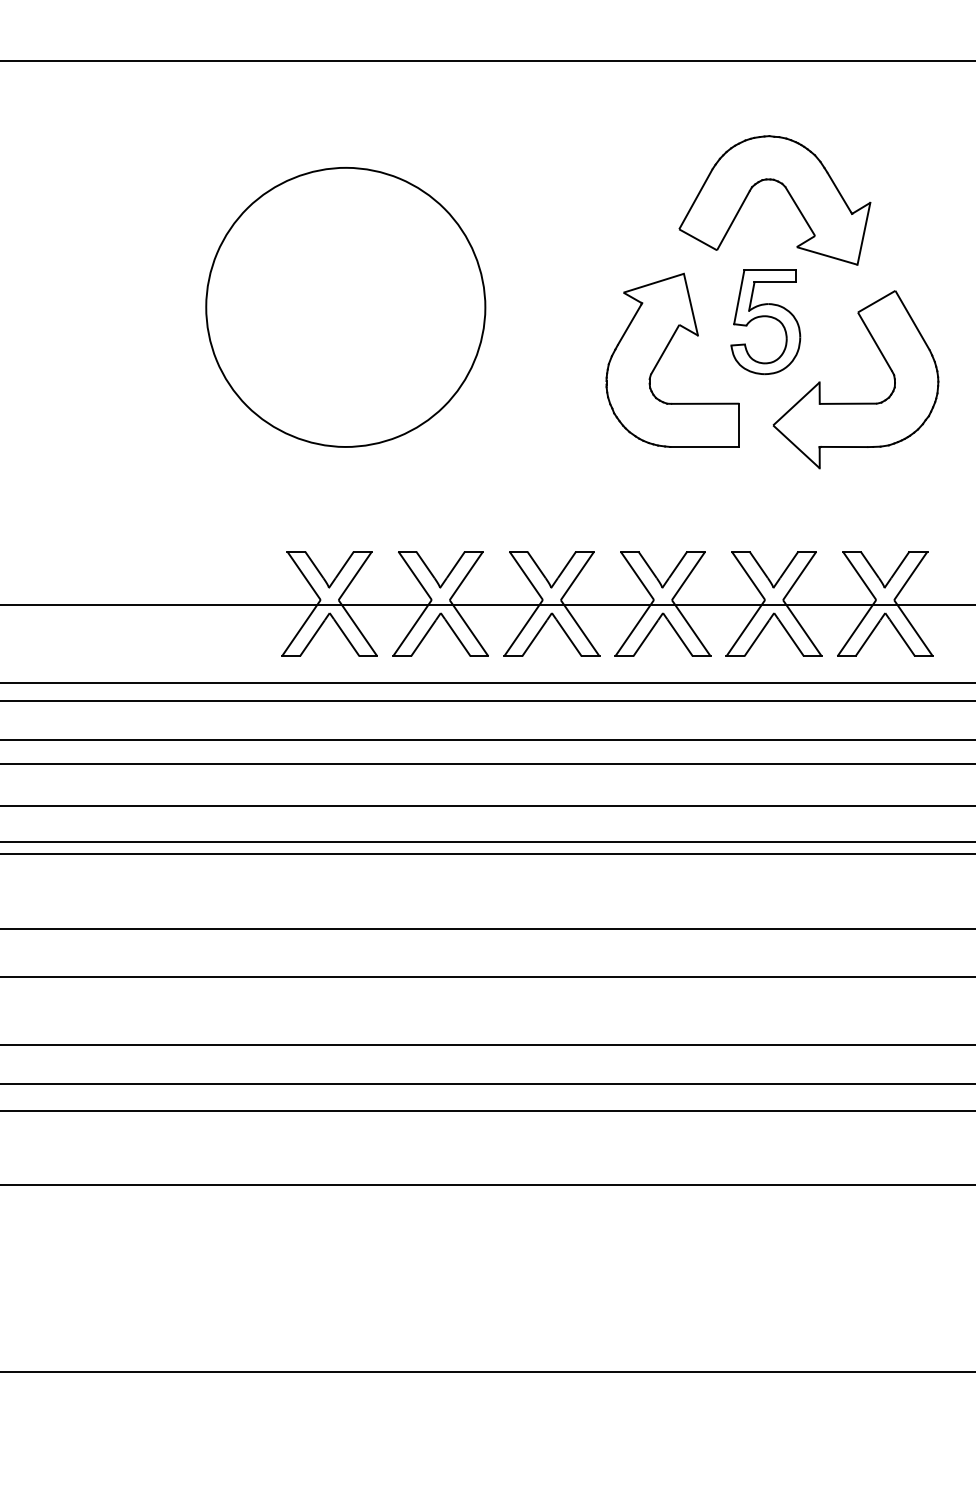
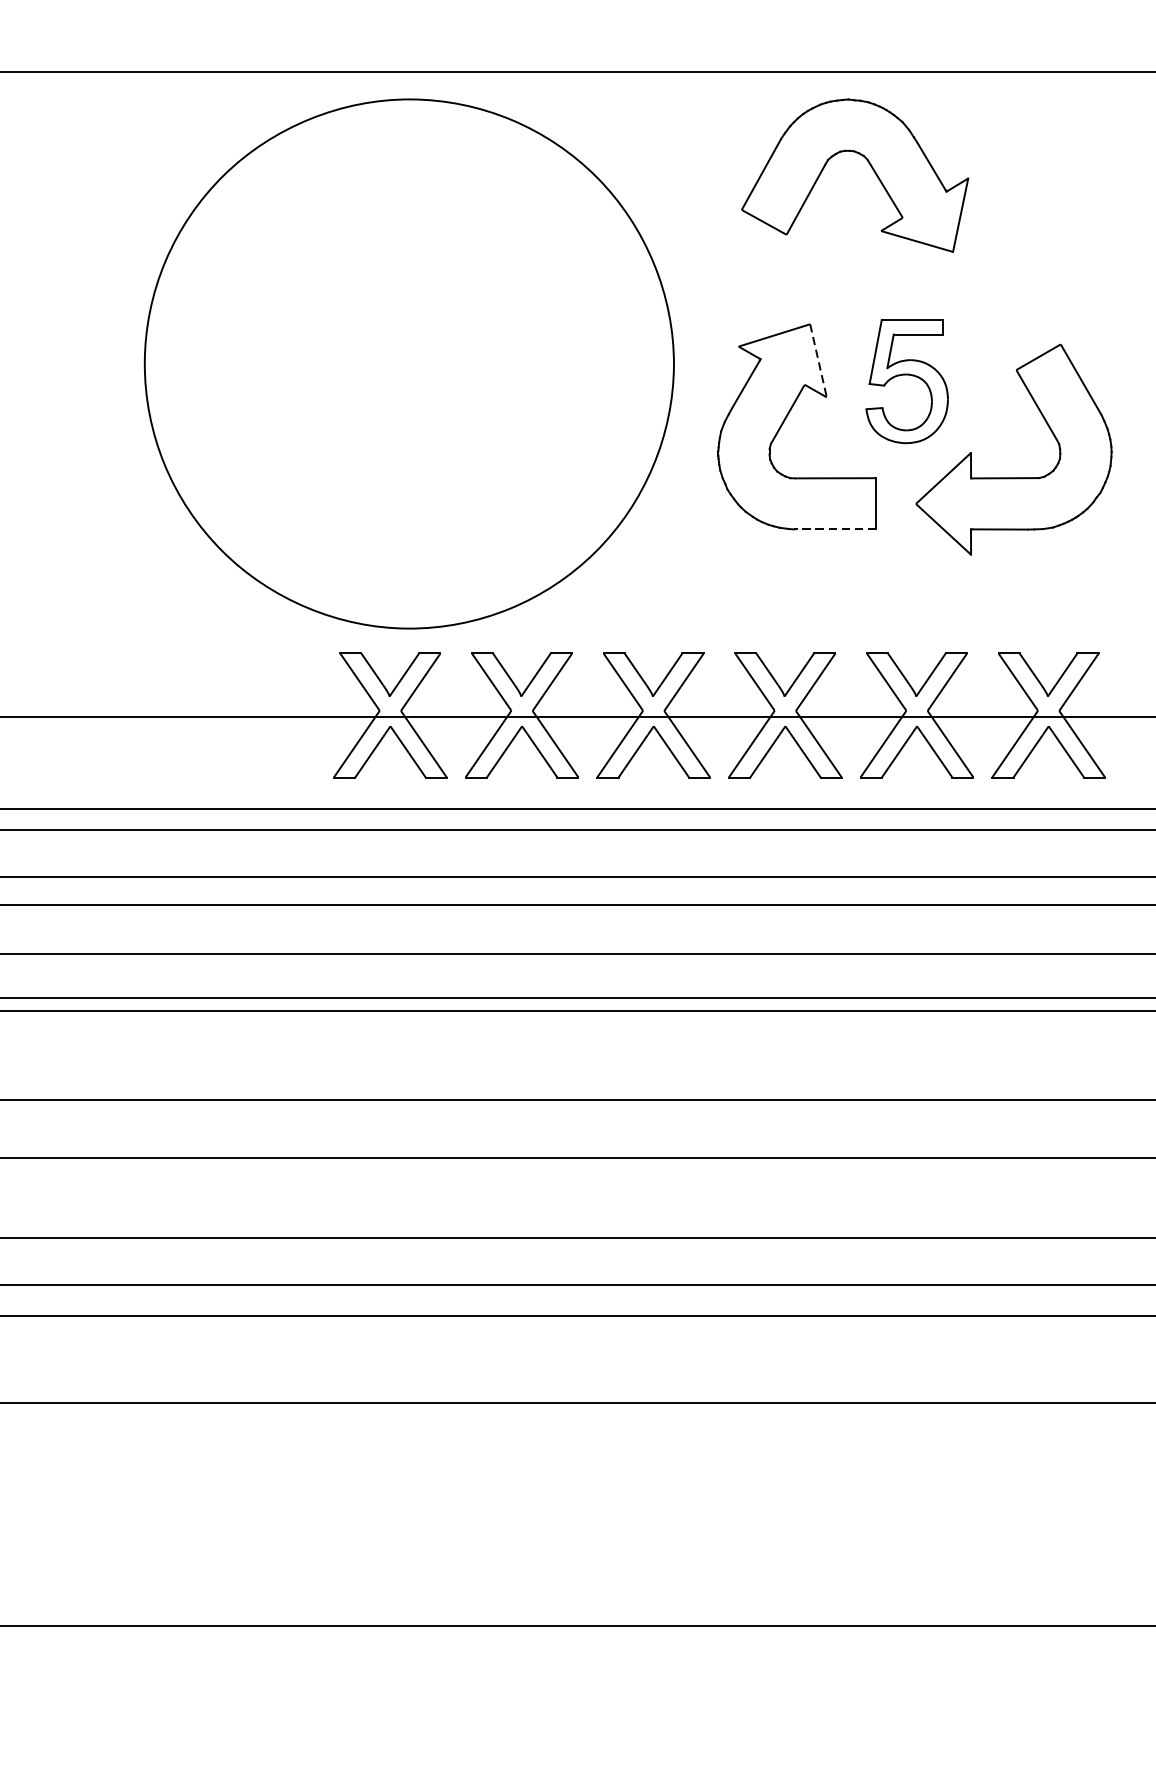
part: (788, 194) -> (871, 168), moved
line: (690, 304) -> (817, 360), solid -> dashed
part: (345, 307) -> (409, 364), size x1.6
line: (704, 446) -> (834, 528), solid -> dashed

